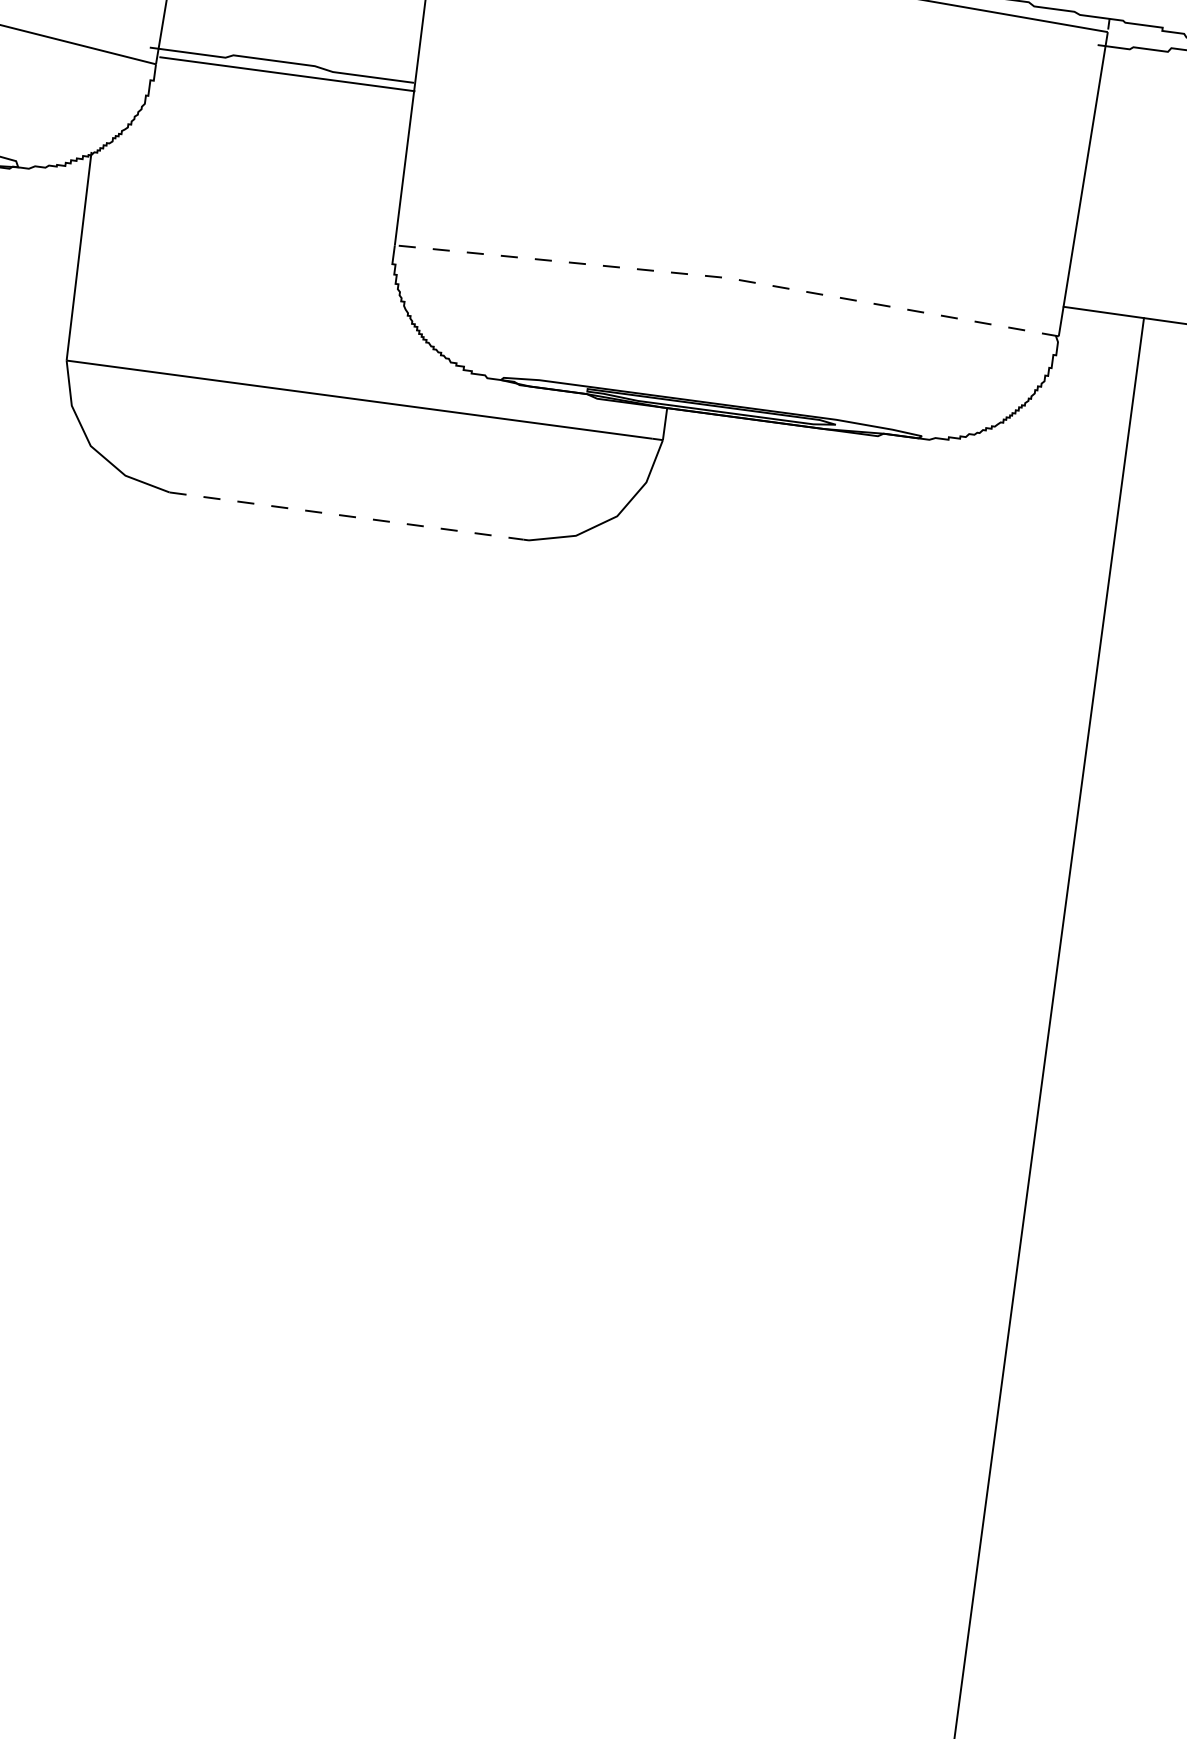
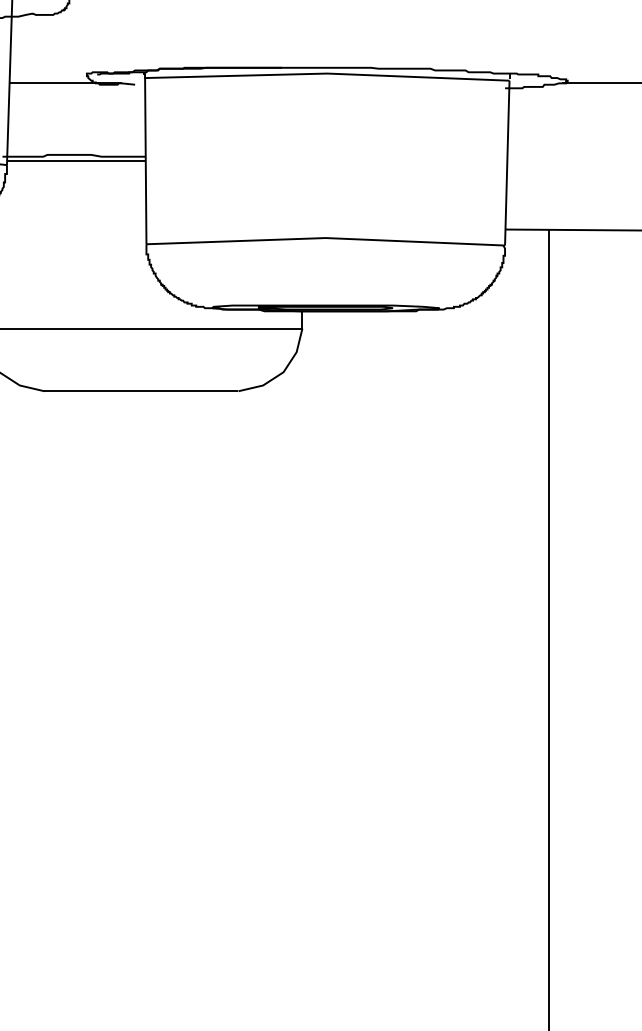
line: (727, 278) -> (325, 238), dashed -> solid
line: (347, 516) -> (140, 391), dashed -> solid

